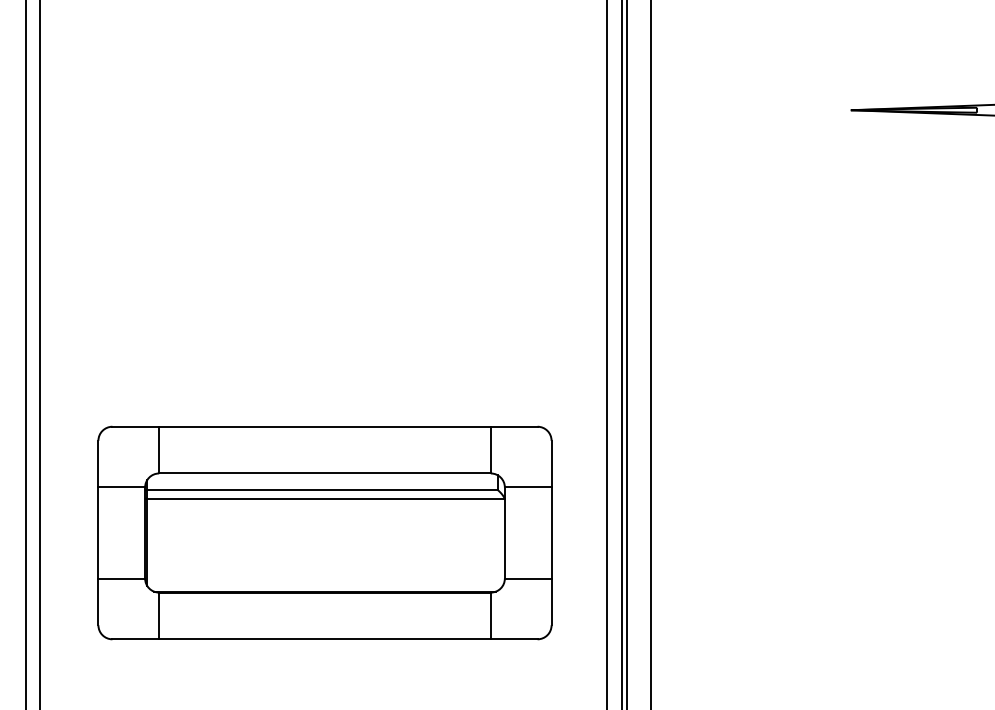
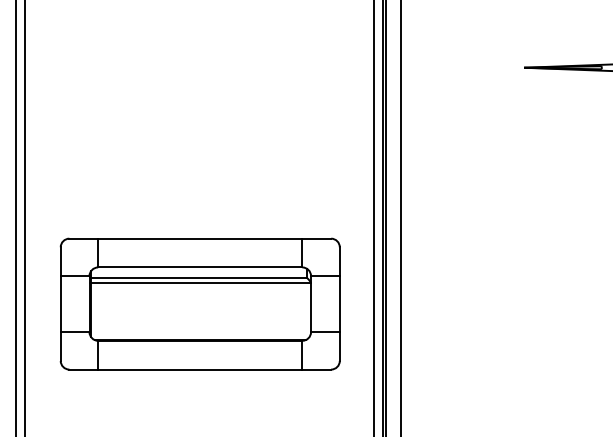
part: (323, 532) -> (199, 303), moved

